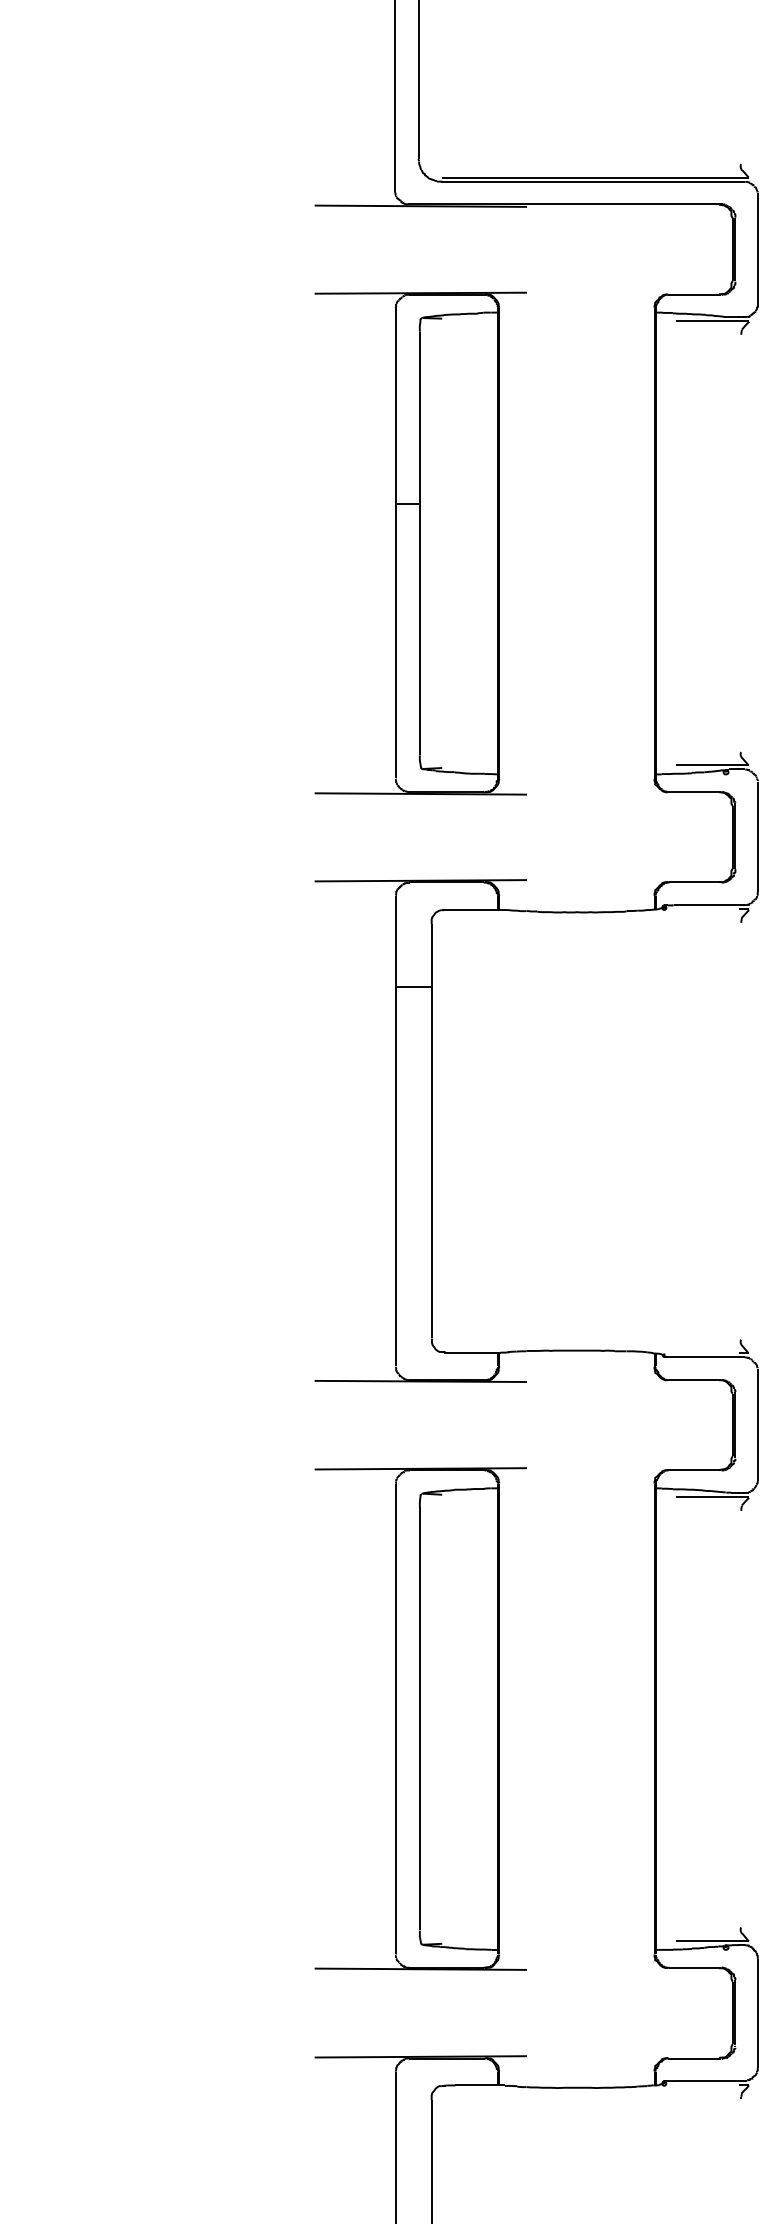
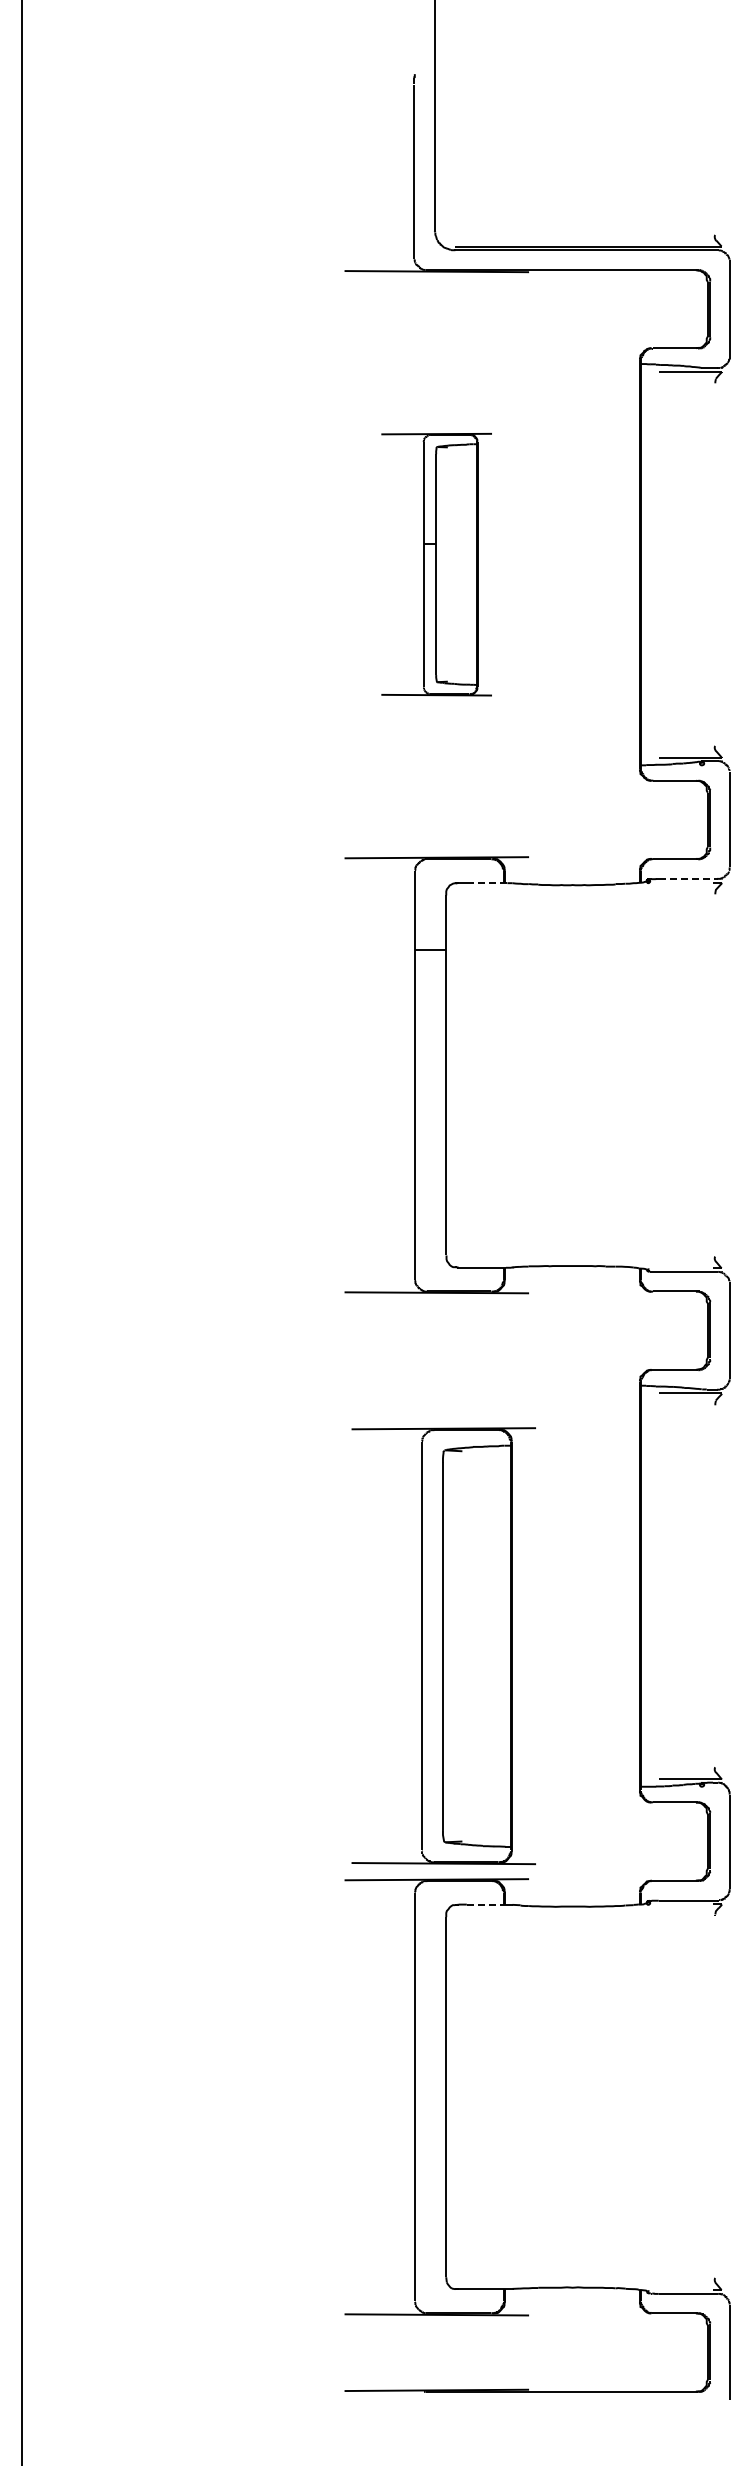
part: (420, 543) -> (436, 564), size x0.6
line: (710, 904) -> (688, 878), solid -> dashed
line: (475, 909) -> (484, 882), solid -> dashed
part: (420, 1719) -> (443, 1646), moved
line: (475, 2085) -> (484, 1904), solid -> dashed

